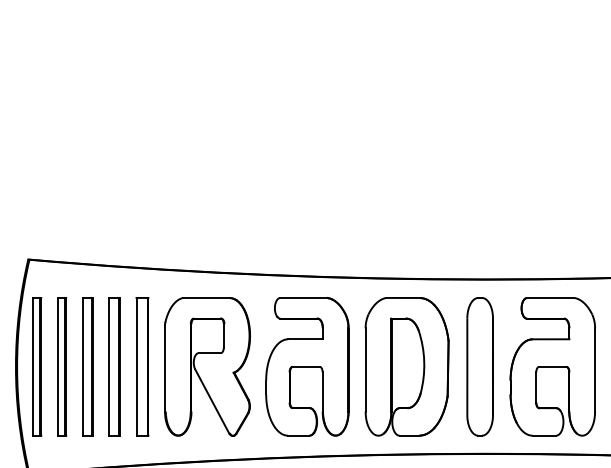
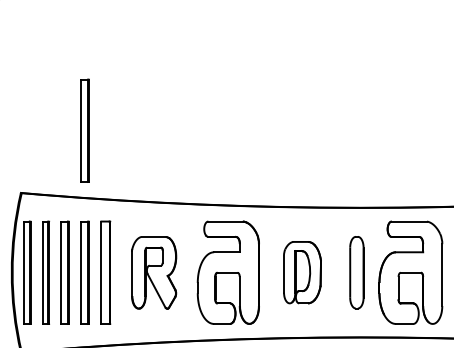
part: (113, 175) -> (84, 130), added
part: (206, 366) -> (153, 272), size x0.7
part: (407, 366) -> (302, 272), size x0.6
part: (479, 366) -> (356, 272), size x0.7

